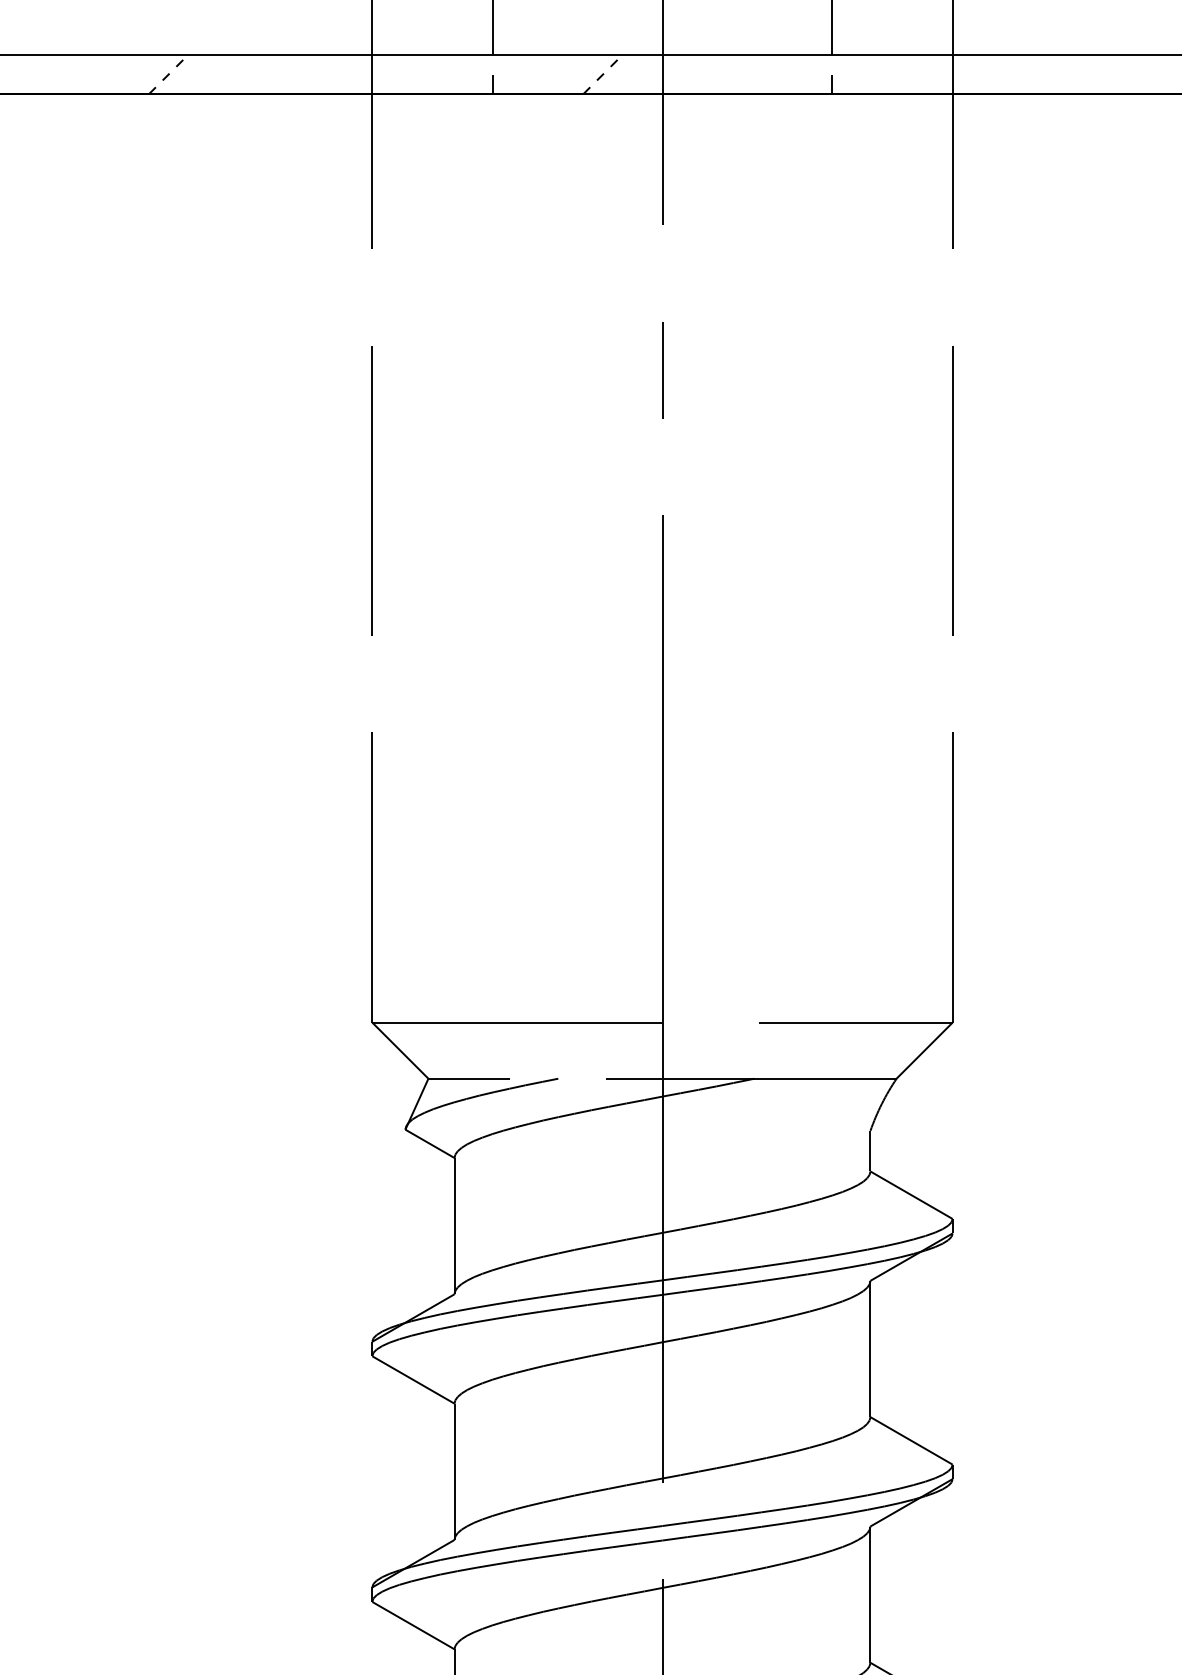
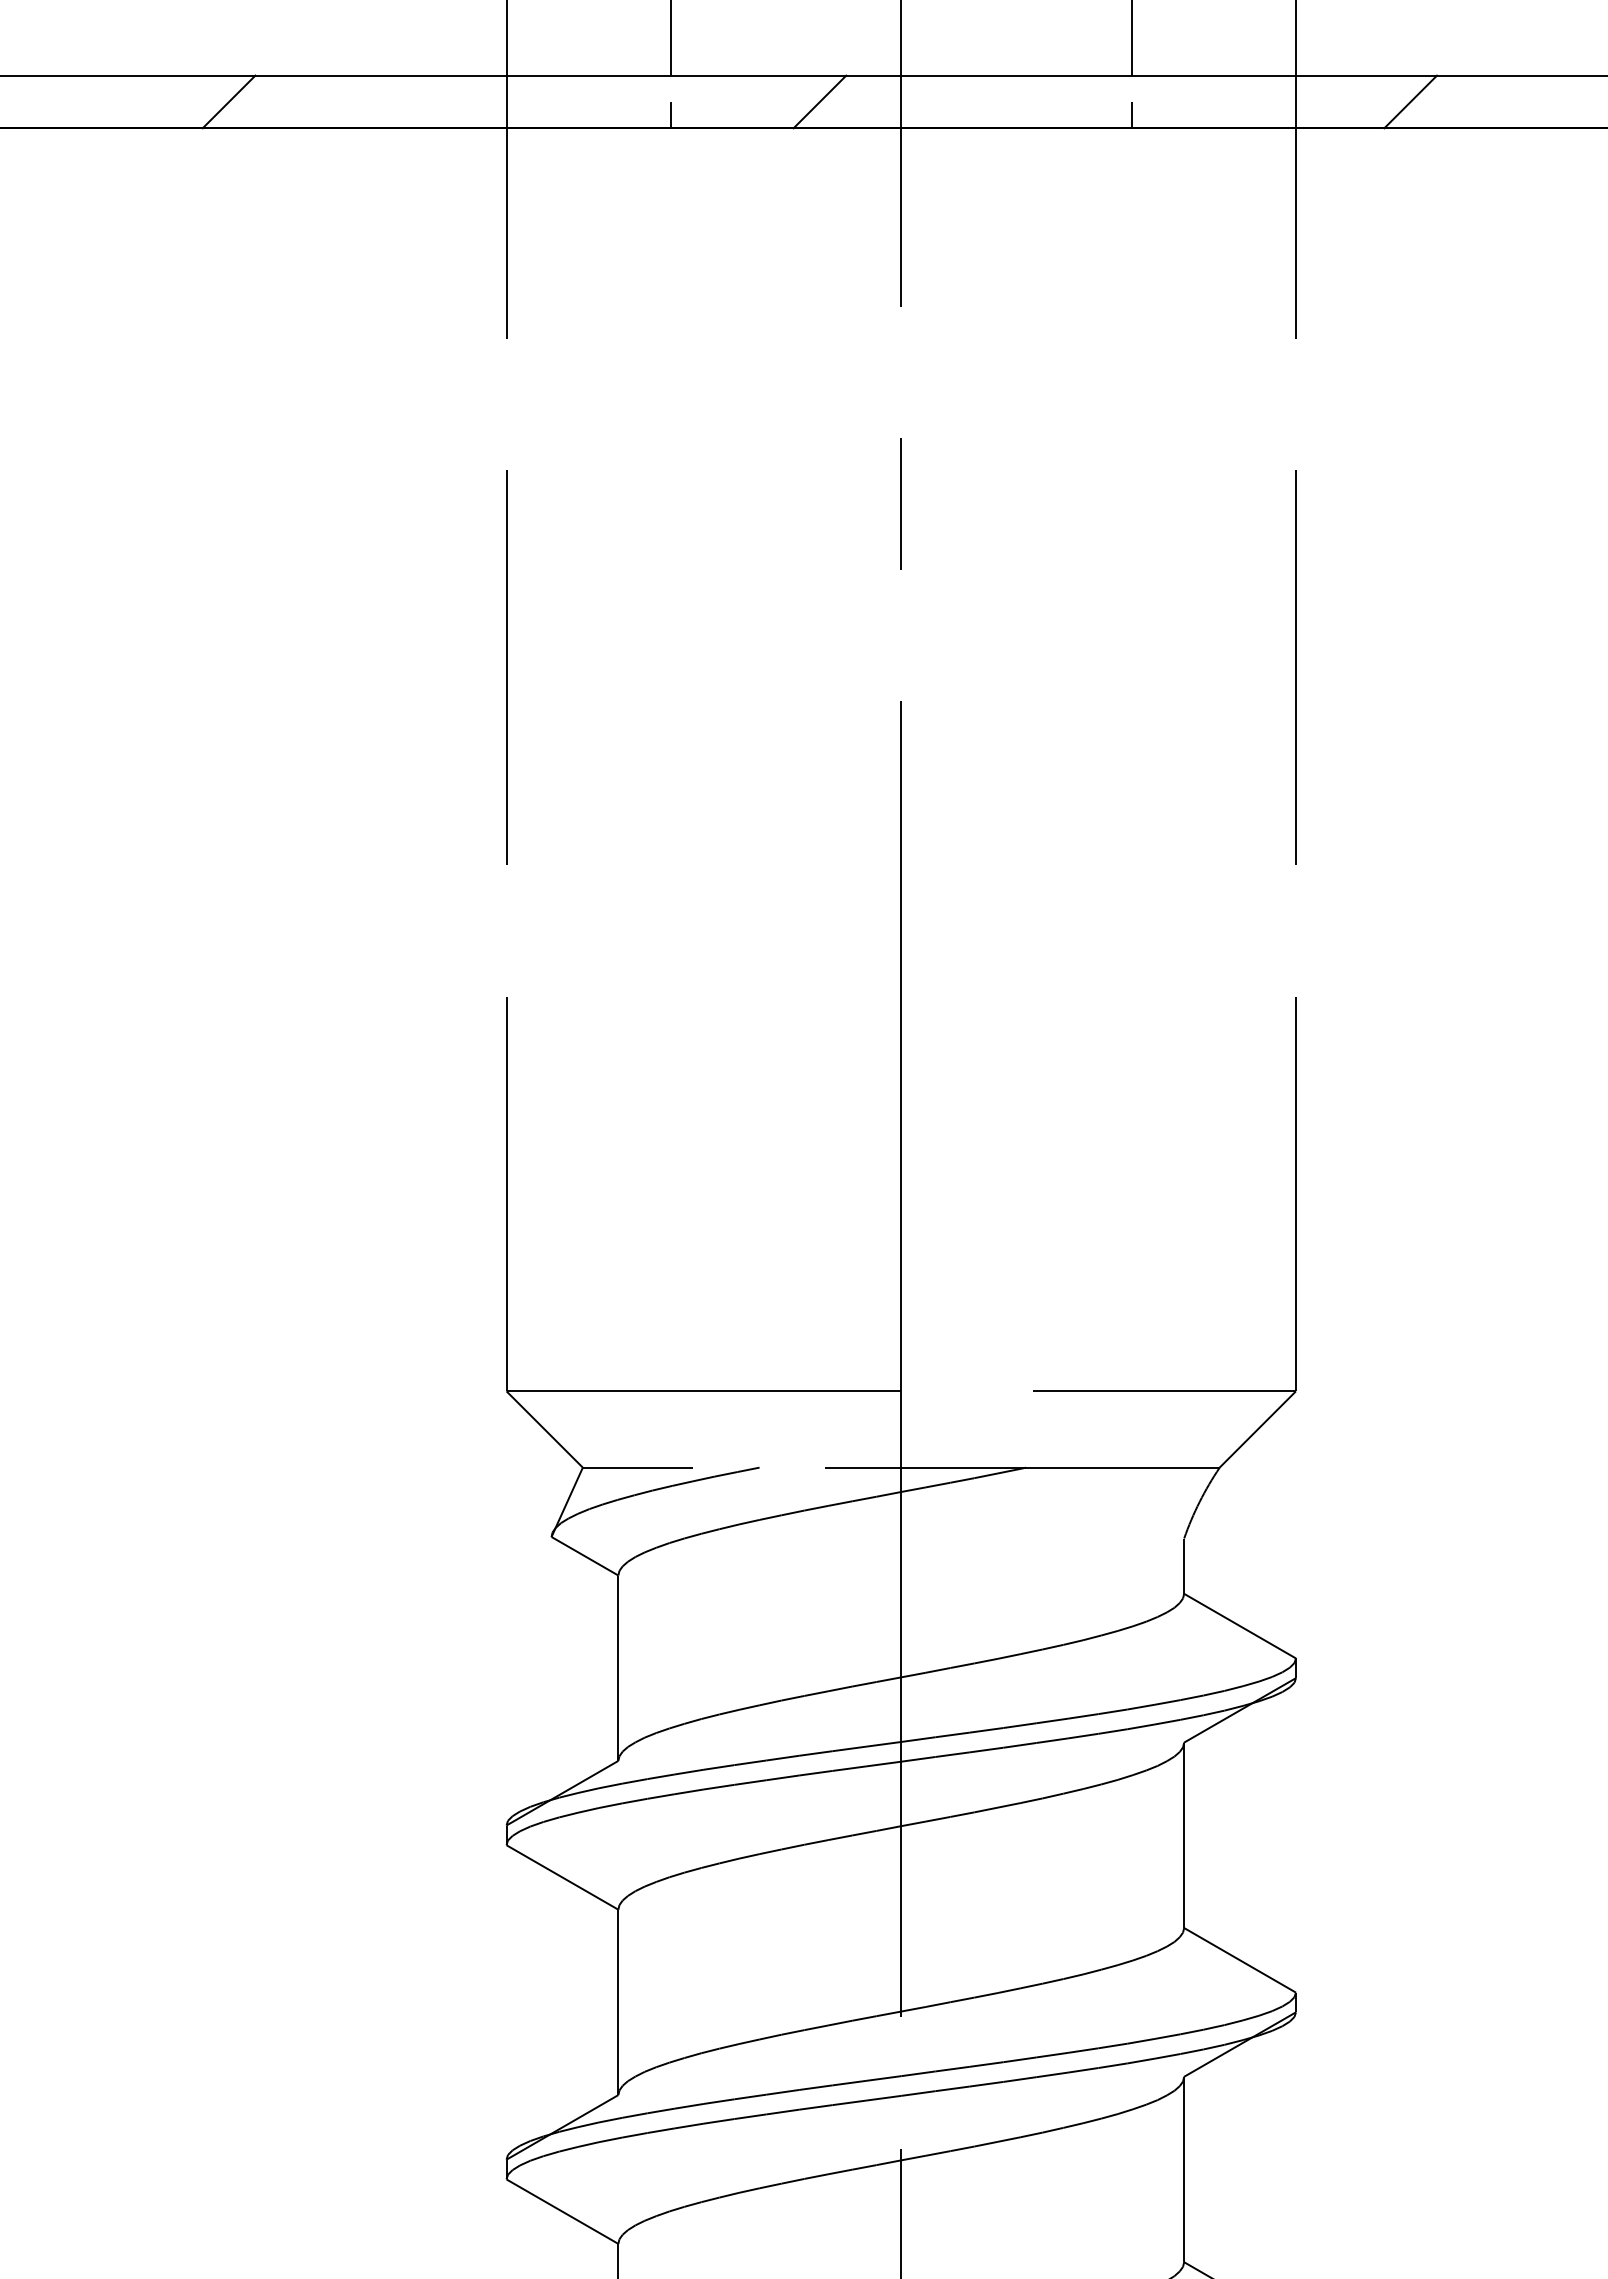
line: (168, 74) -> (229, 101), dashed -> solid
line: (603, 74) -> (820, 101), dashed -> solid
line: (1036, 74) -> (1410, 101), added

